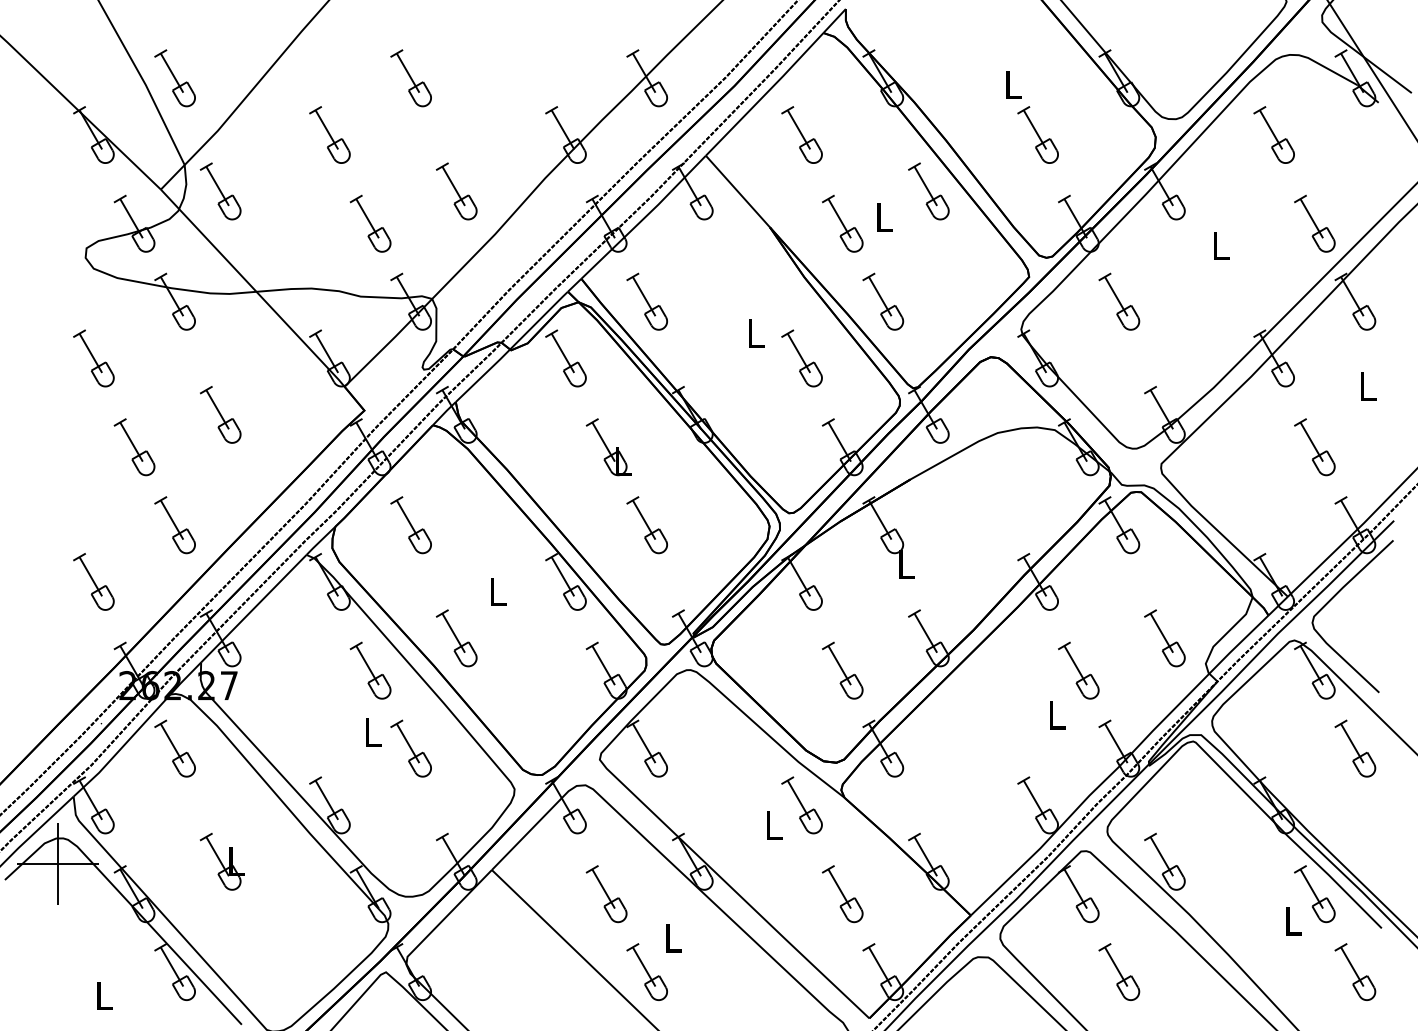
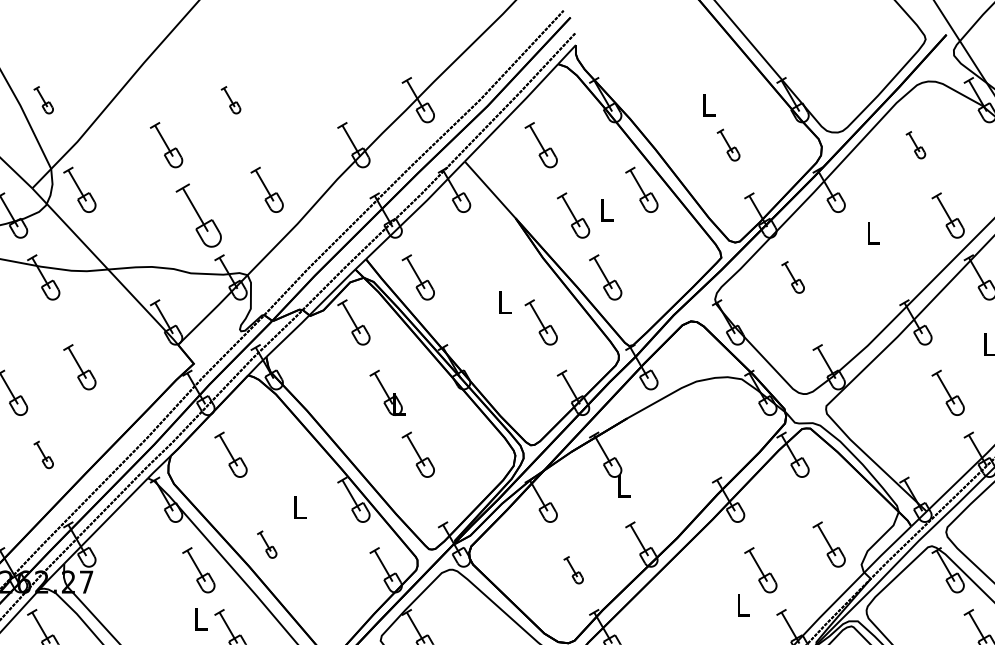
part: (174, 78) -> (43, 100), size x0.6
part: (410, 78) -> (230, 100), size x0.6
part: (1037, 134) -> (728, 144), size x0.7
part: (1273, 134) -> (915, 144), size x0.6
part: (370, 223) -> (198, 215), size x1.4
part: (1119, 301) -> (793, 277), size x0.7
part: (174, 525) -> (43, 454), size x0.6
part: (456, 638) -> (266, 544), size x0.6
part: (842, 670) -> (573, 570), size x0.6

